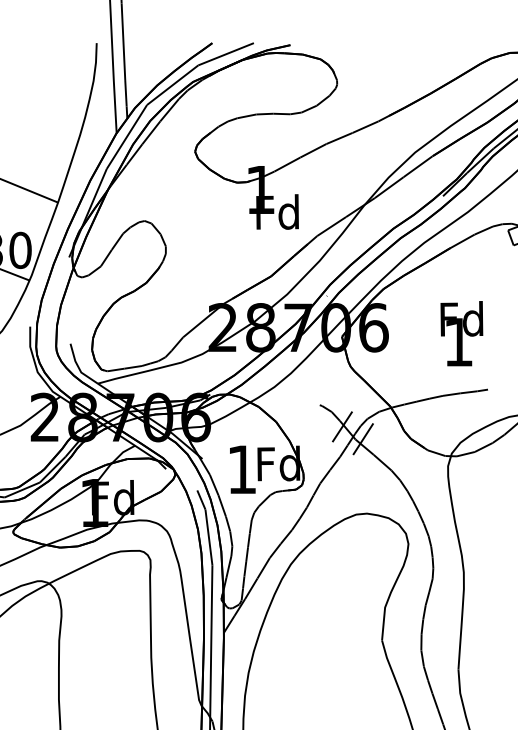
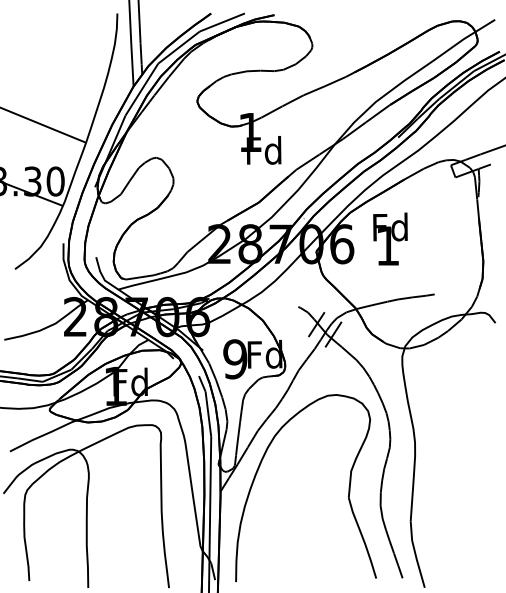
text: (461, 333) -> (390, 238), moved
text: (242, 469) -> (235, 359), 1 -> 9

